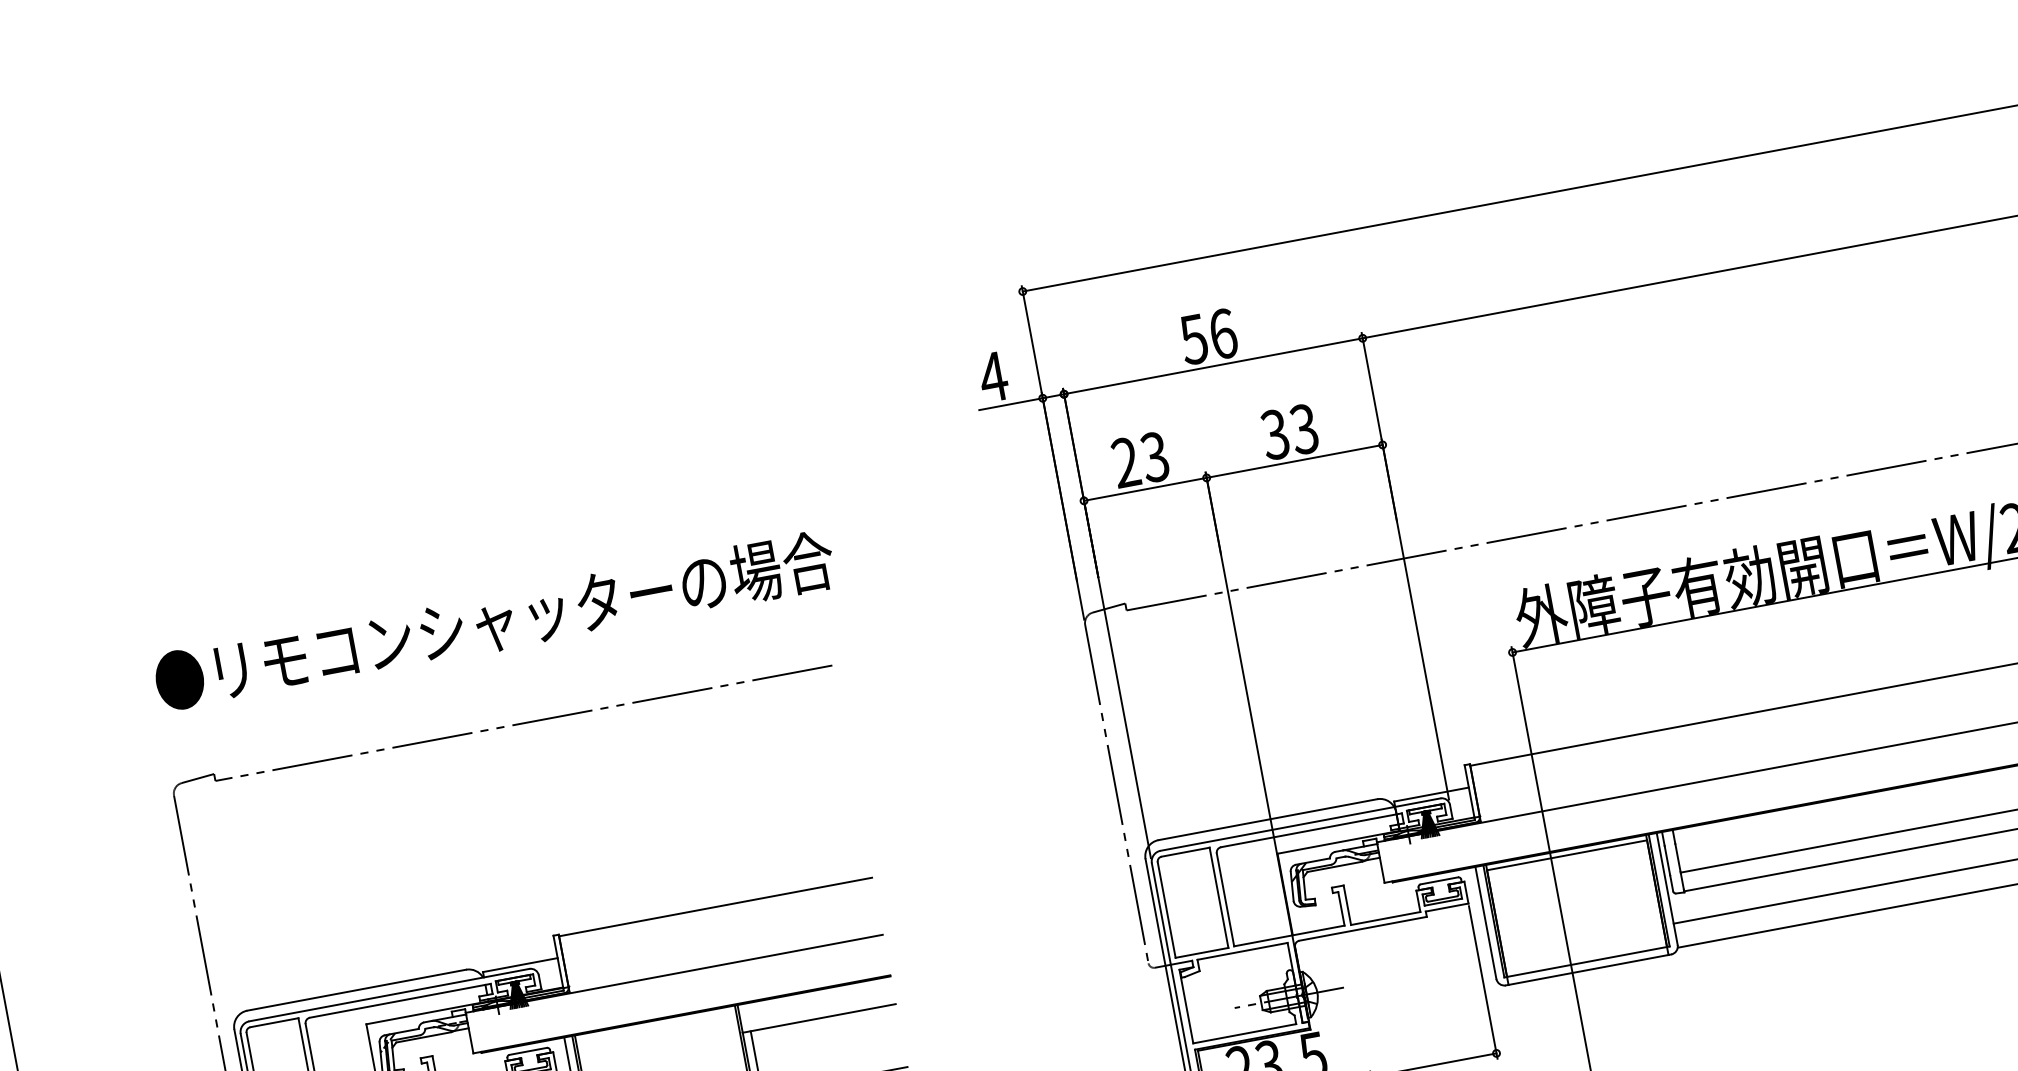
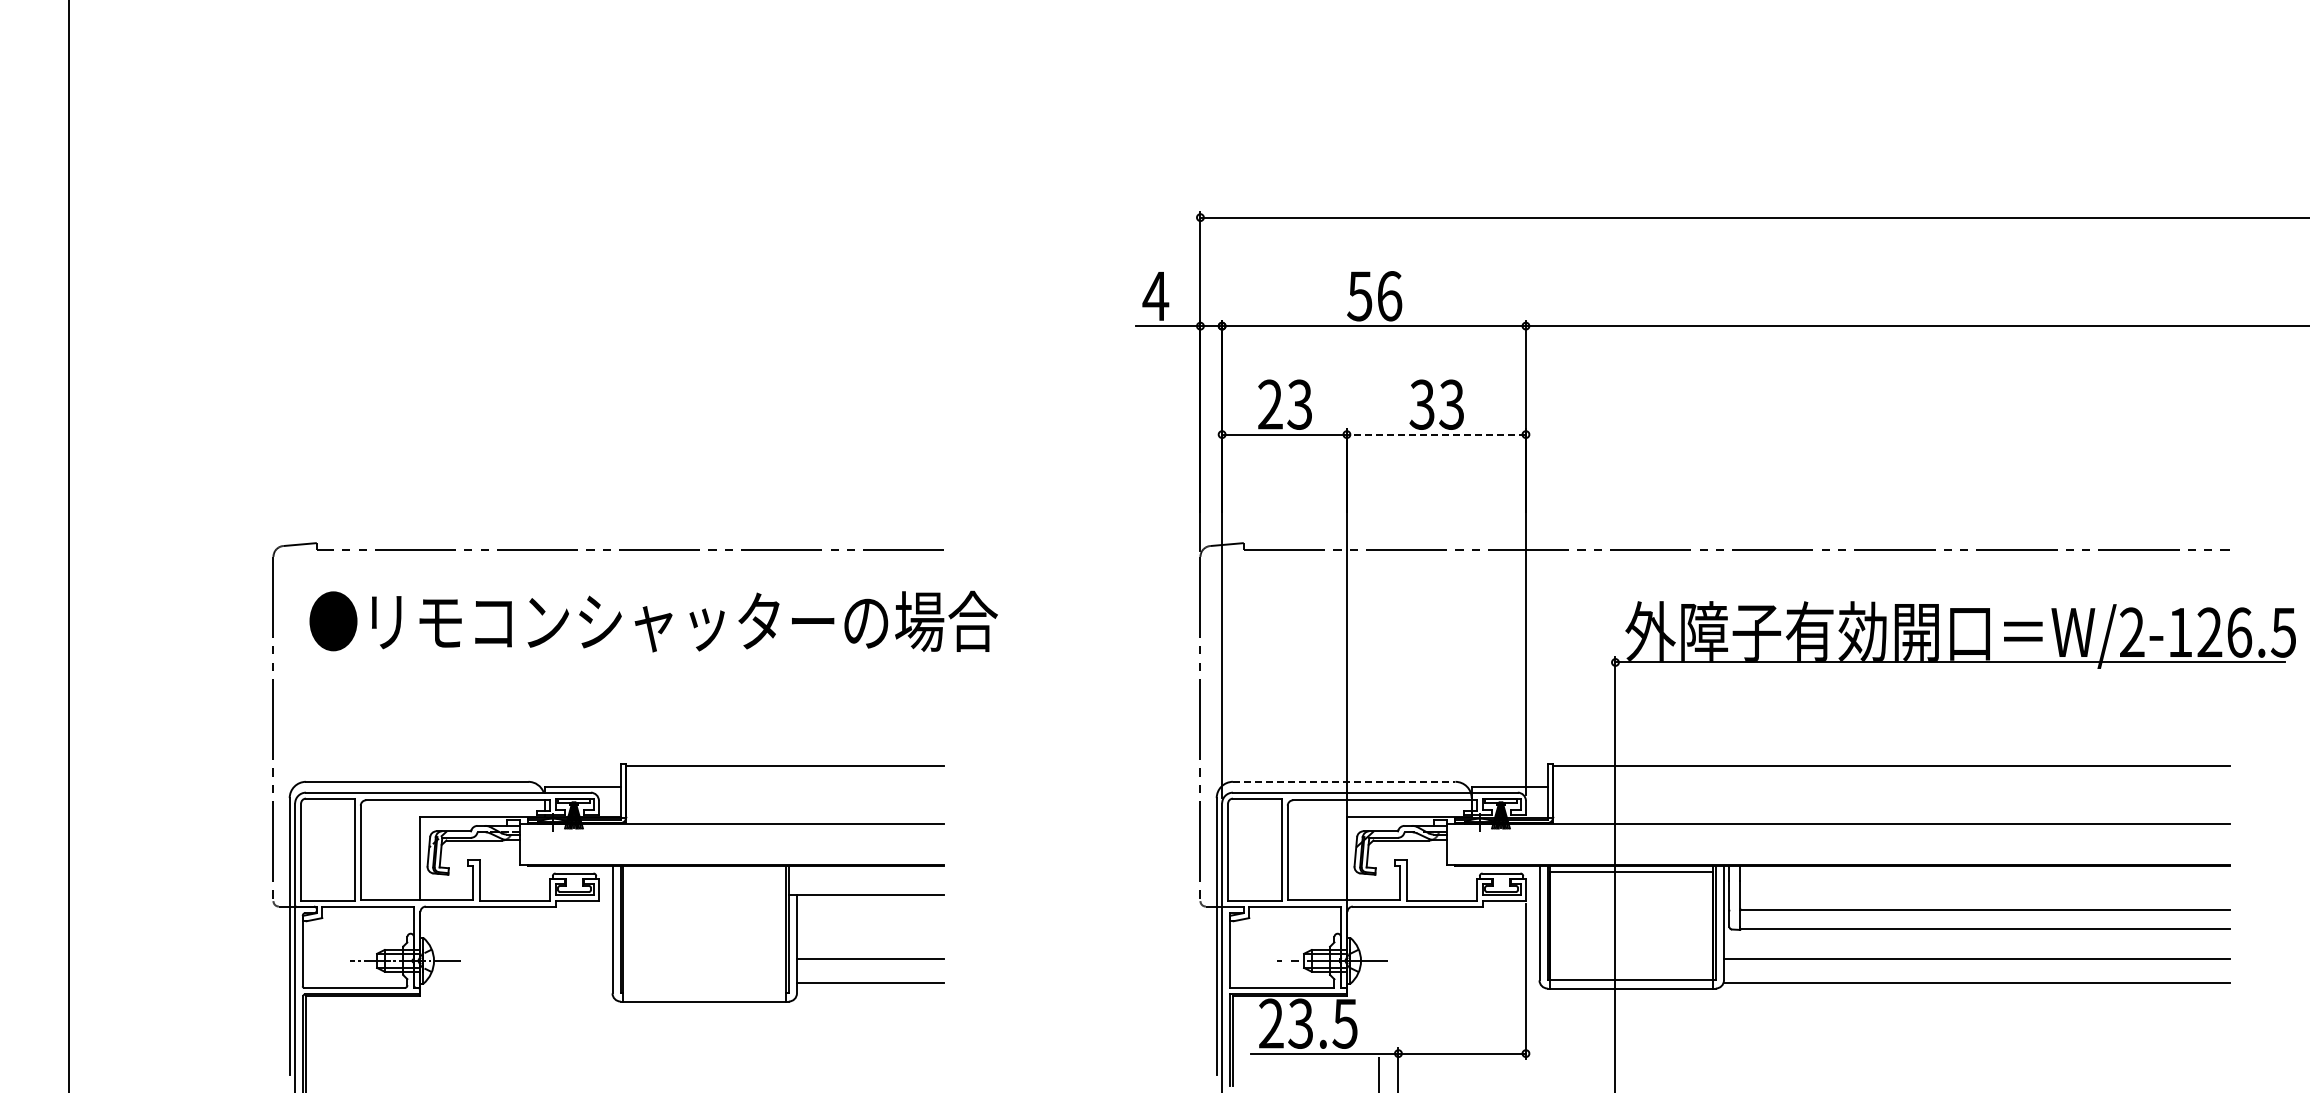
line: (1294, 461) -> (1436, 434), solid -> dashed
text: (494, 621) -> (653, 621), moved
line: (1268, 819) -> (1344, 781), solid -> dashed

